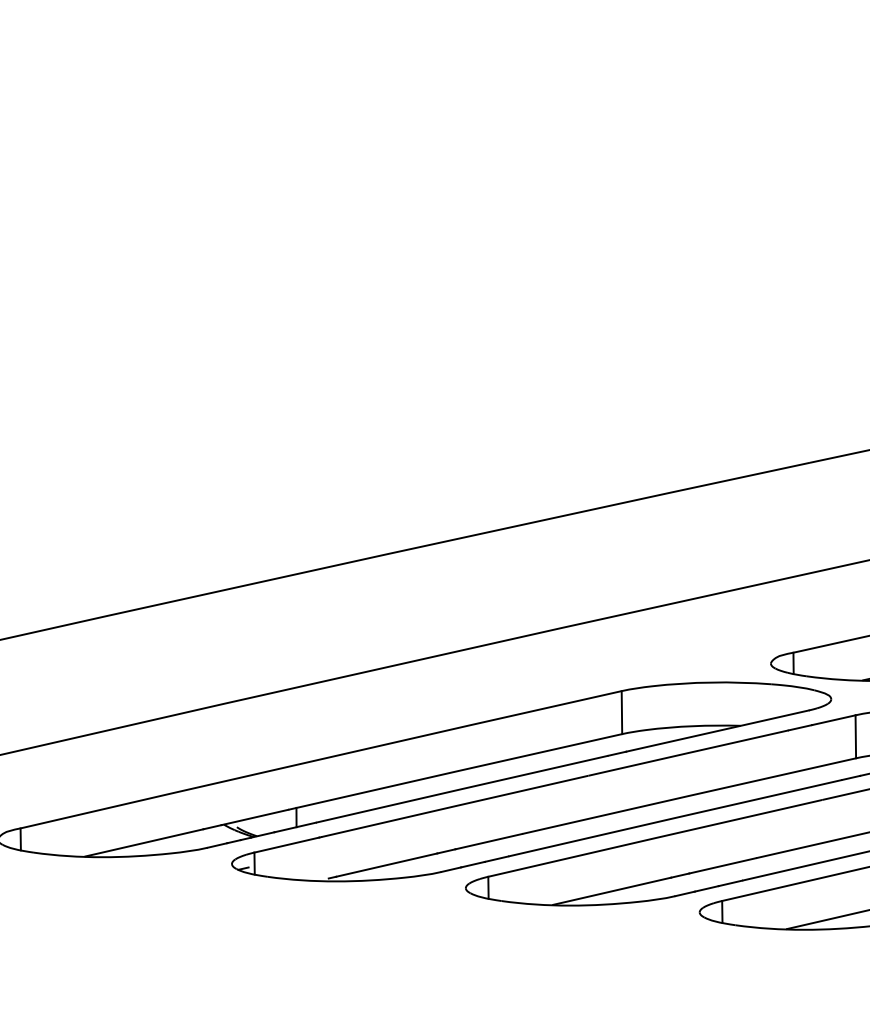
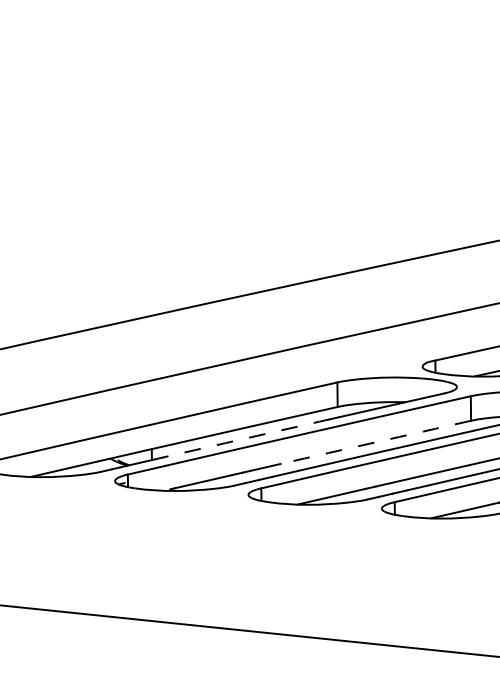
arc: (462, 789) -> (246, 438), solid -> dashed
arc: (688, 796) -> (375, 442), solid -> dashed

